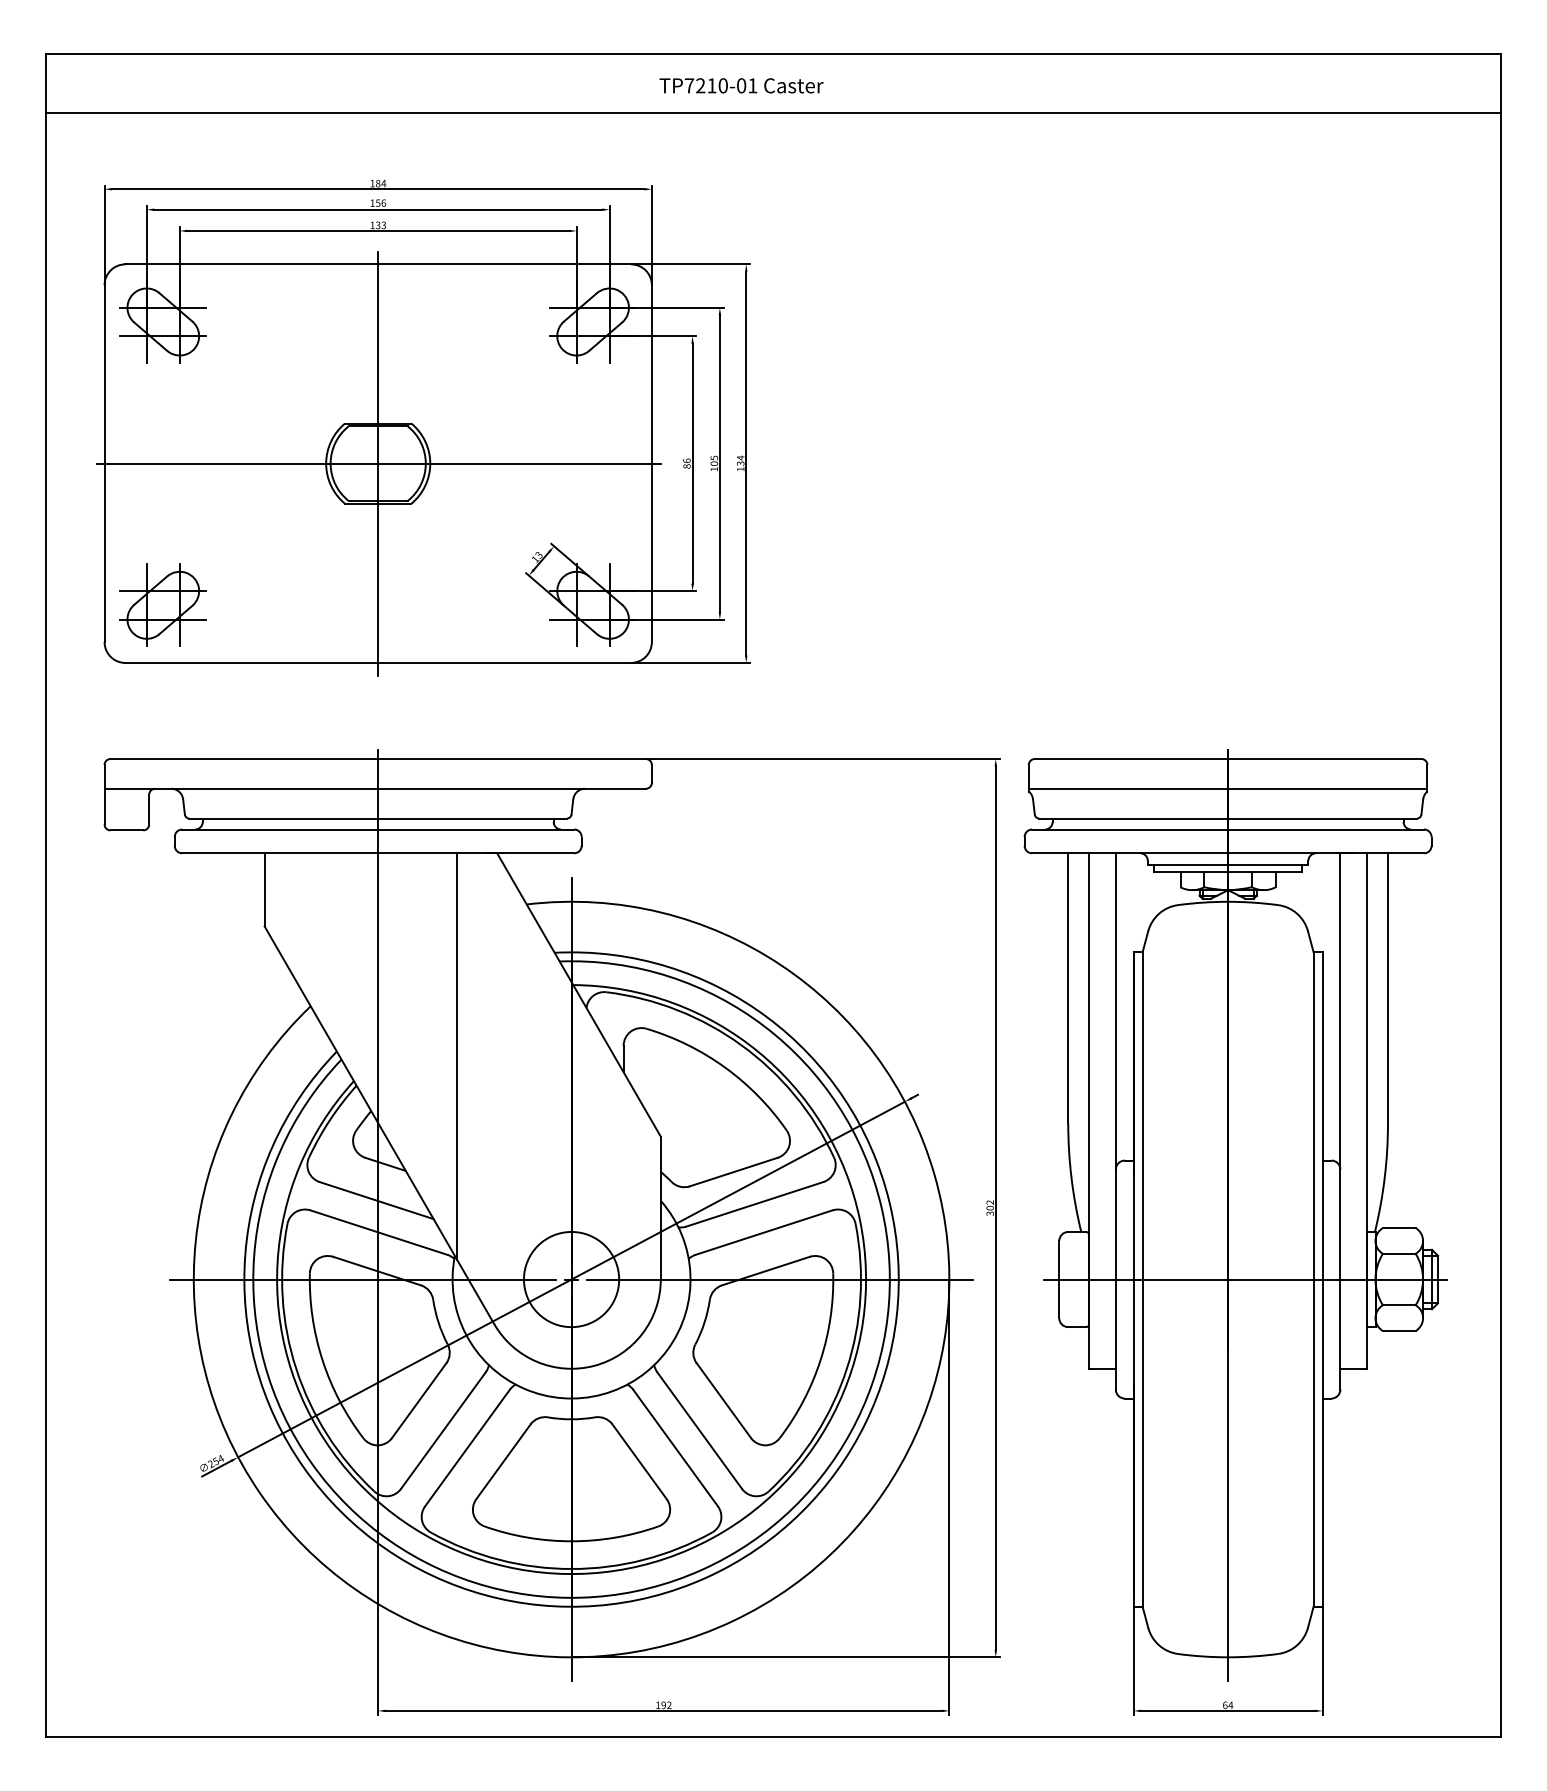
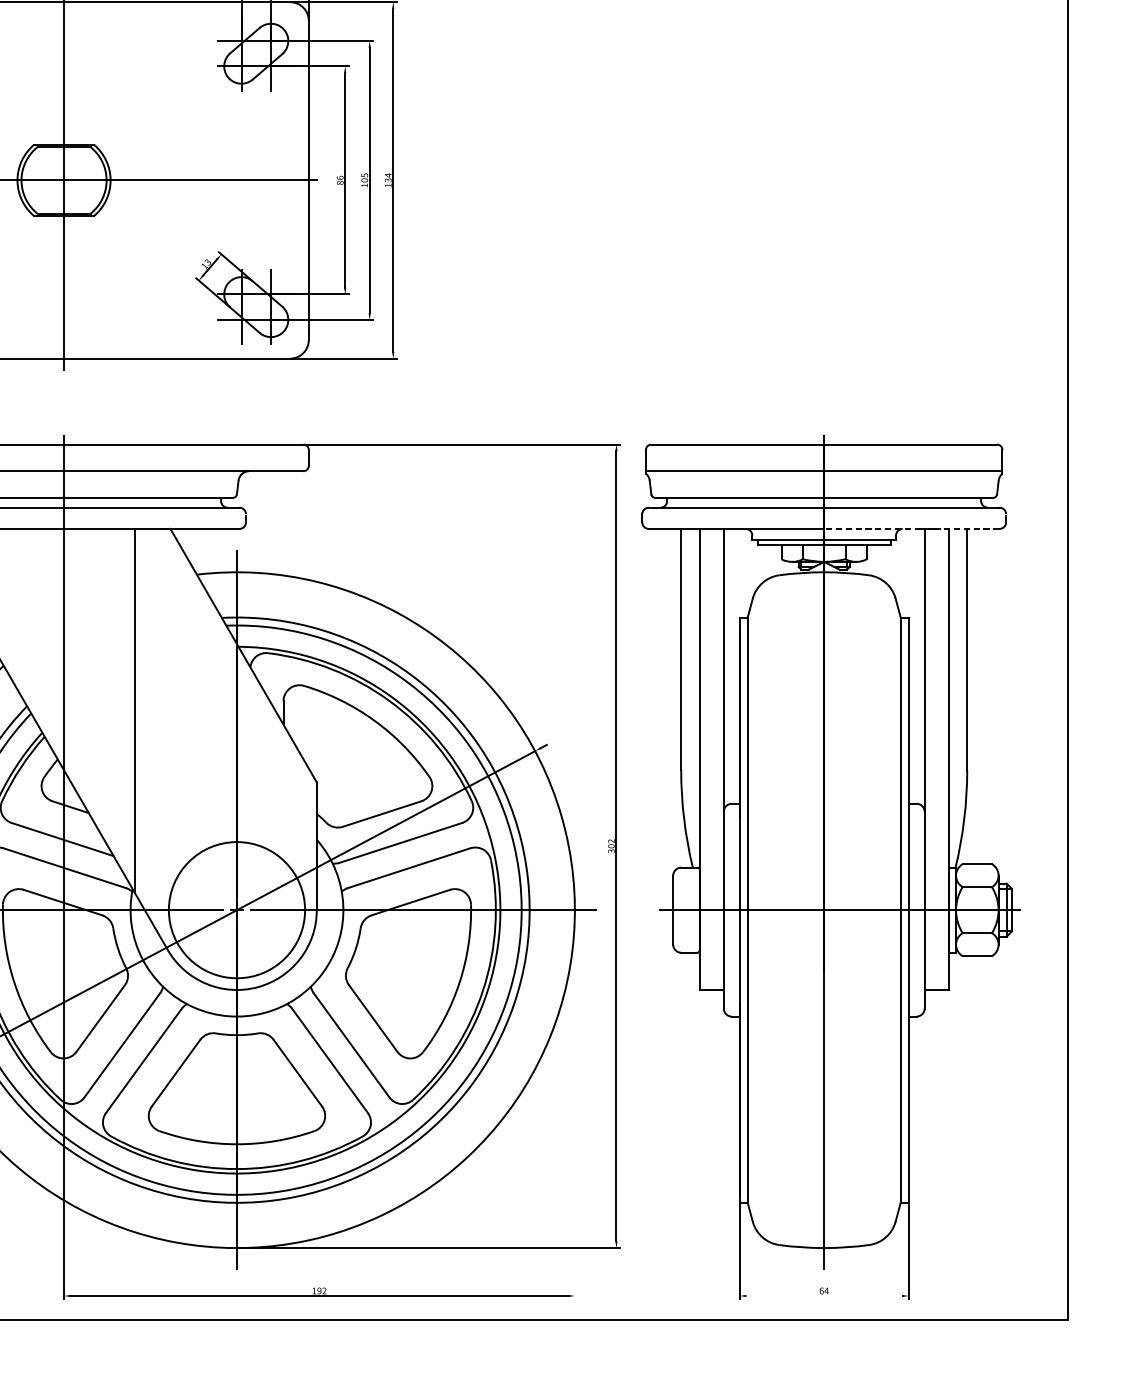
line: (1325, 853) -> (911, 529), solid -> dashed
circle: (571, 1279) -> (236, 910), size x1.6
line: (949, 1497) -> (575, 1105), removed
line: (1228, 1710) -> (824, 1295), removed

